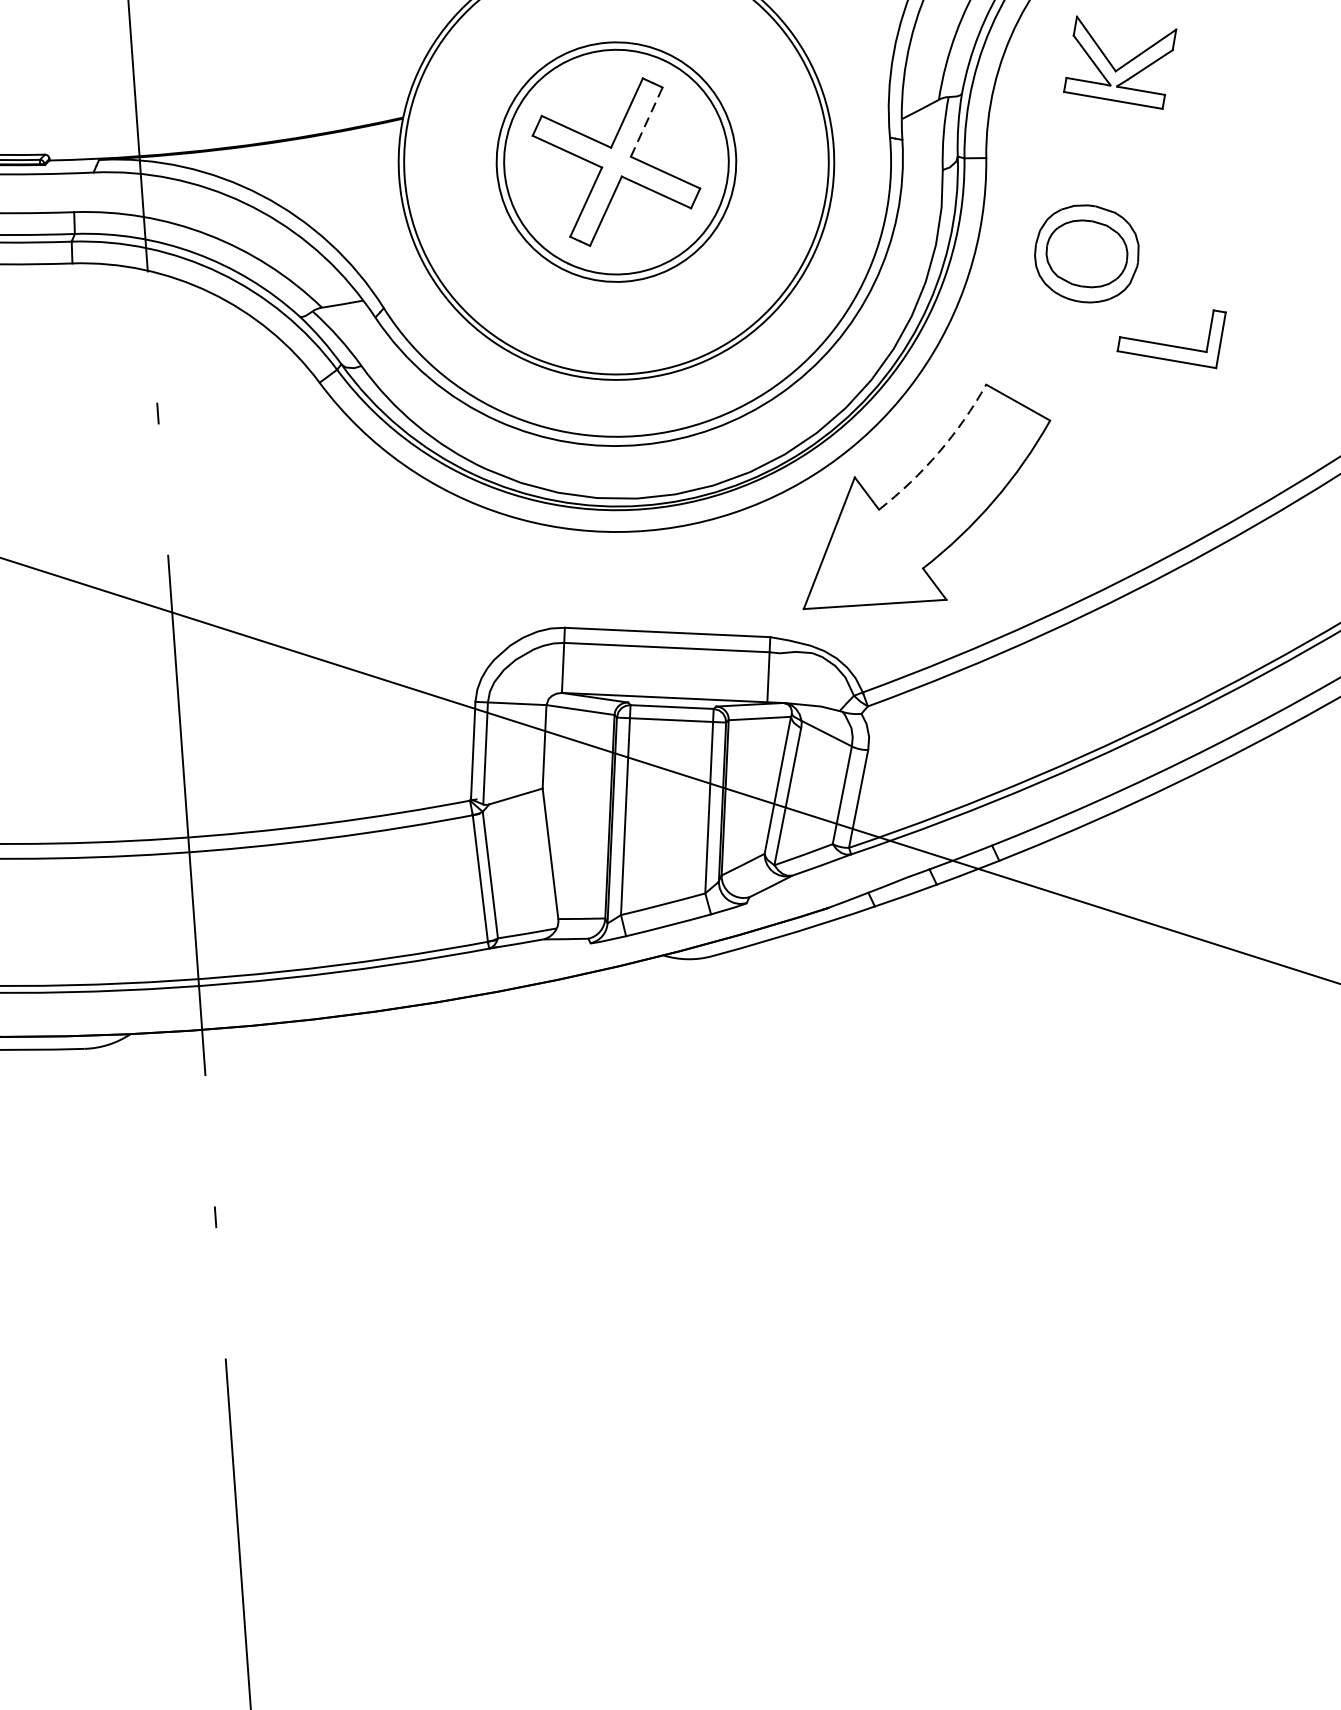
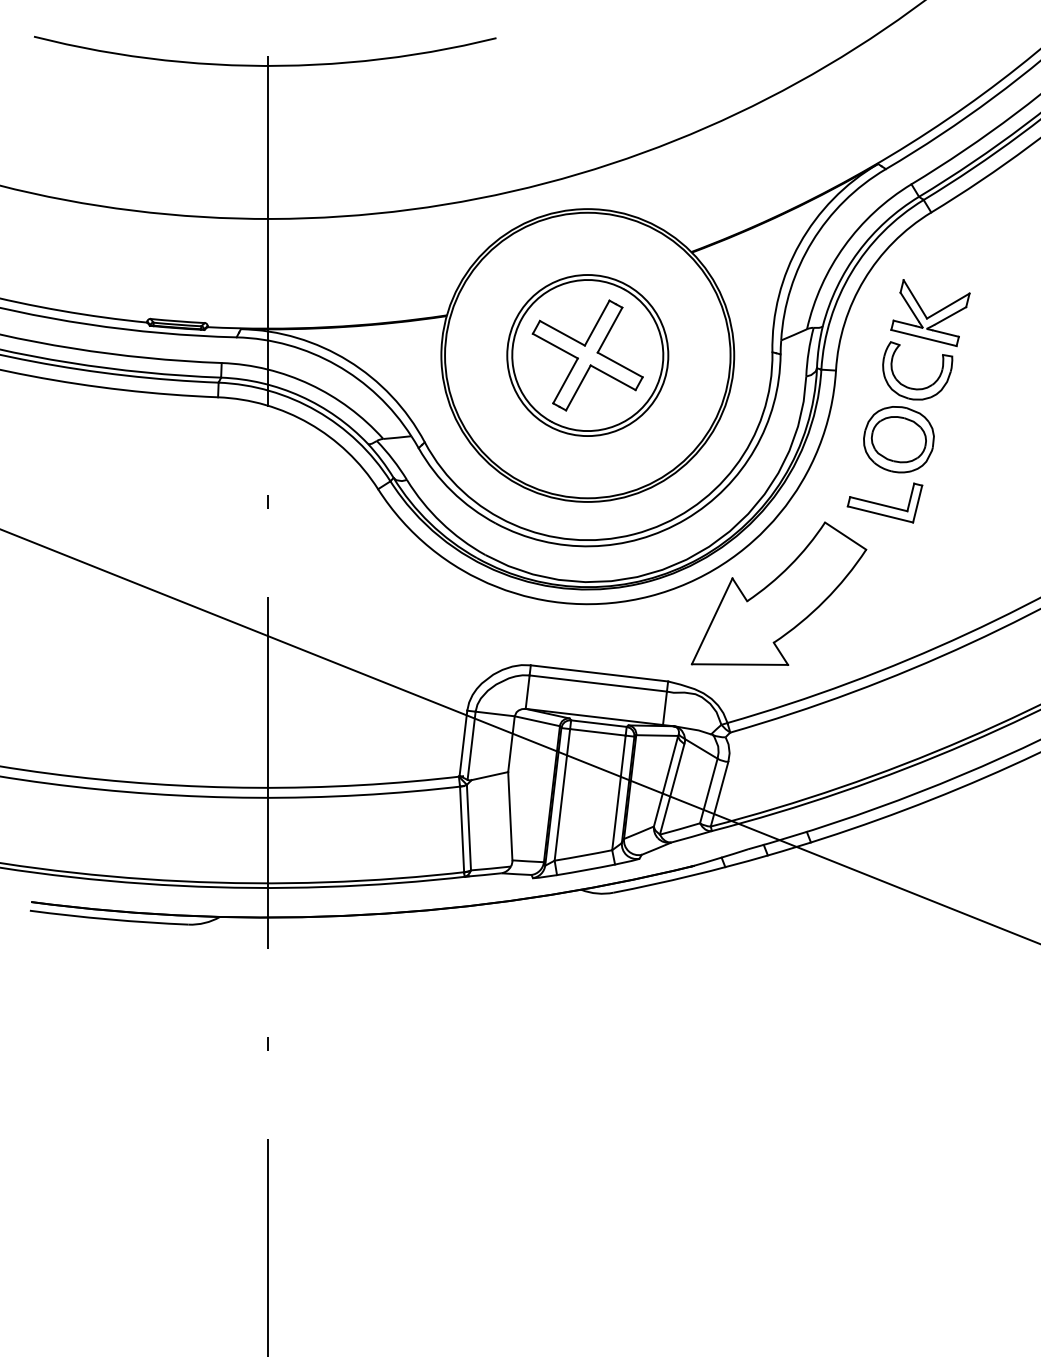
line: (647, 122) -> (610, 330), dashed -> solid
part: (1101, 175) -> (912, 387), added
part: (1171, 341) -> (884, 502), moved
arc: (939, 452) -> (790, 565), dashed -> solid

